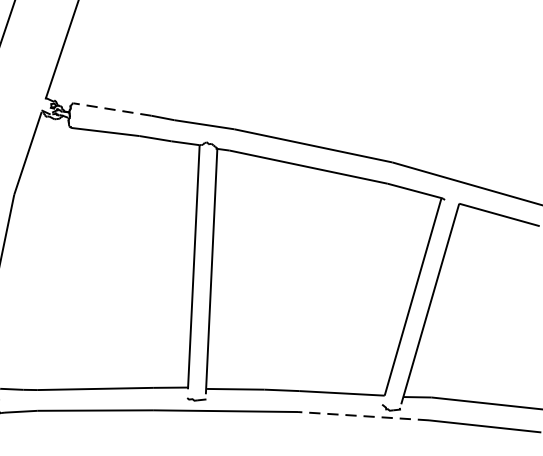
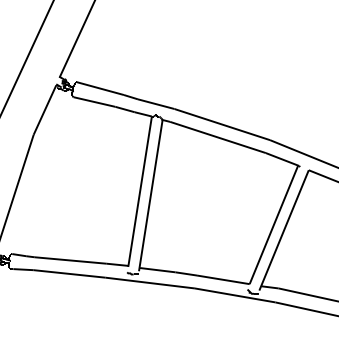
line: (112, 109) -> (100, 88), dashed -> solid
line: (364, 416) -> (235, 295), dashed -> solid

